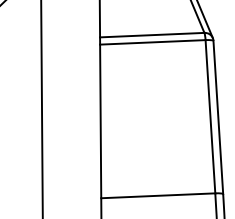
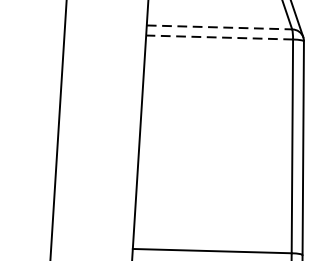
line: (152, 35) -> (219, 27), solid -> dashed
line: (152, 42) -> (219, 37), solid -> dashed

